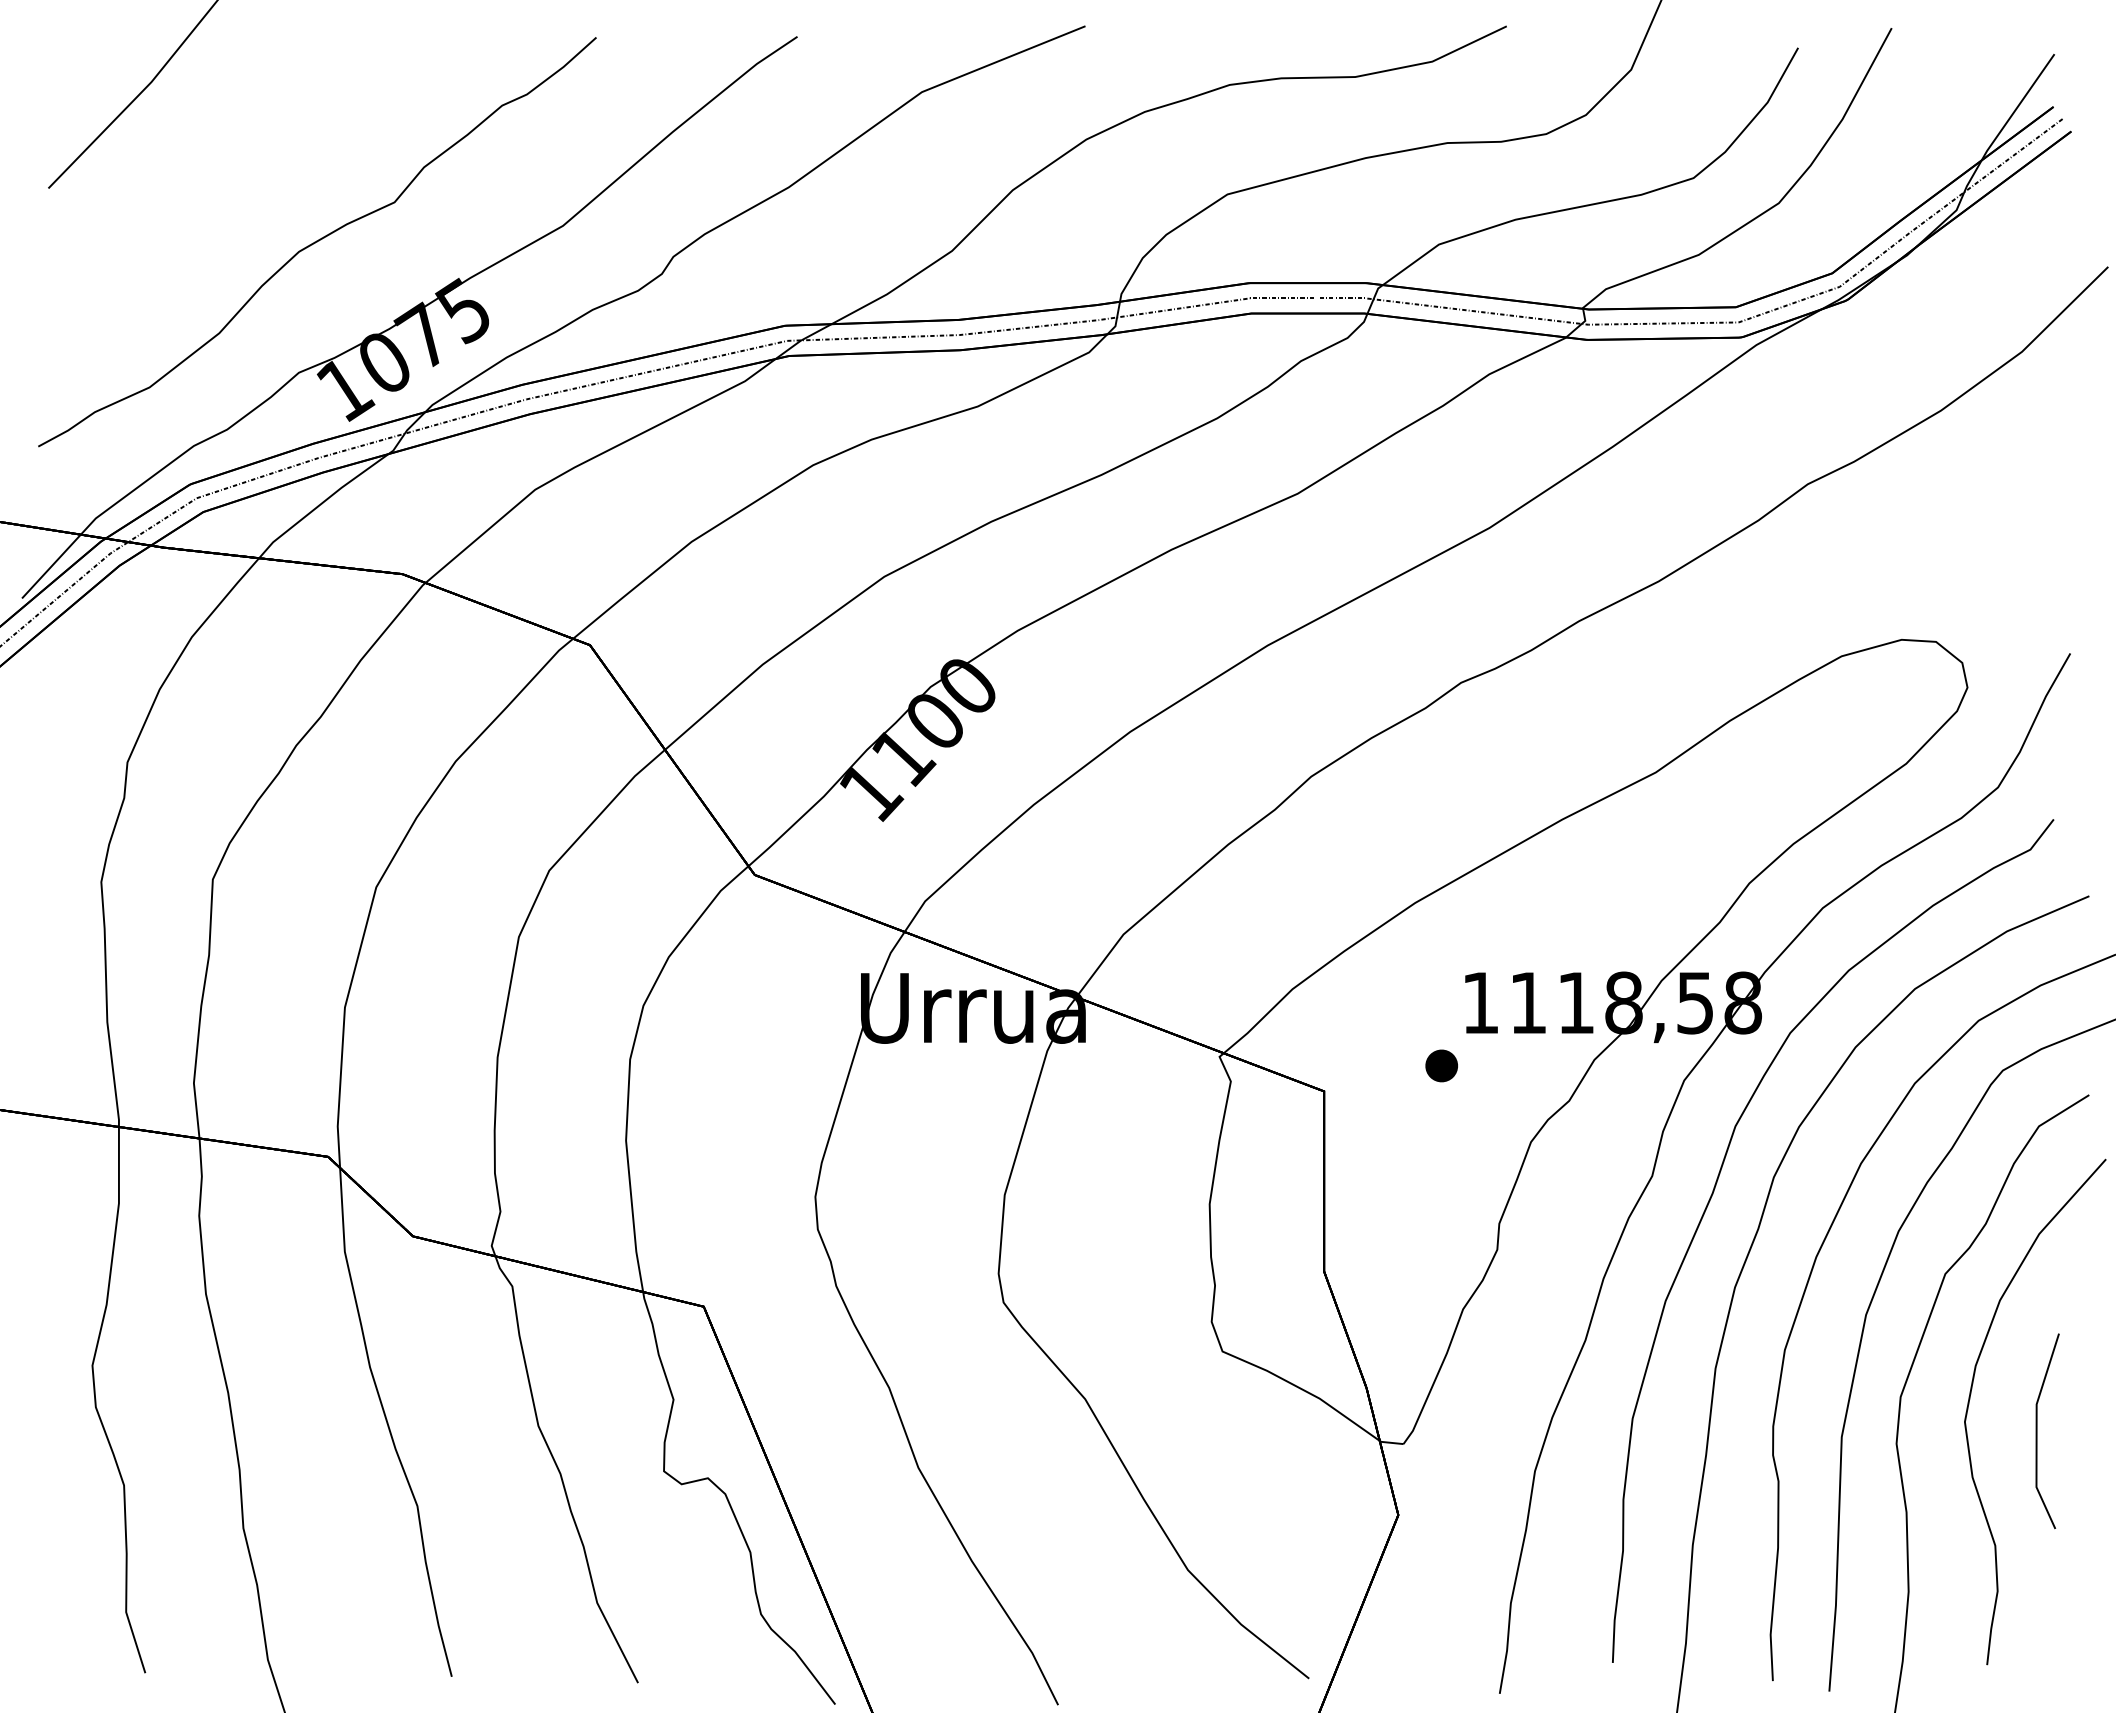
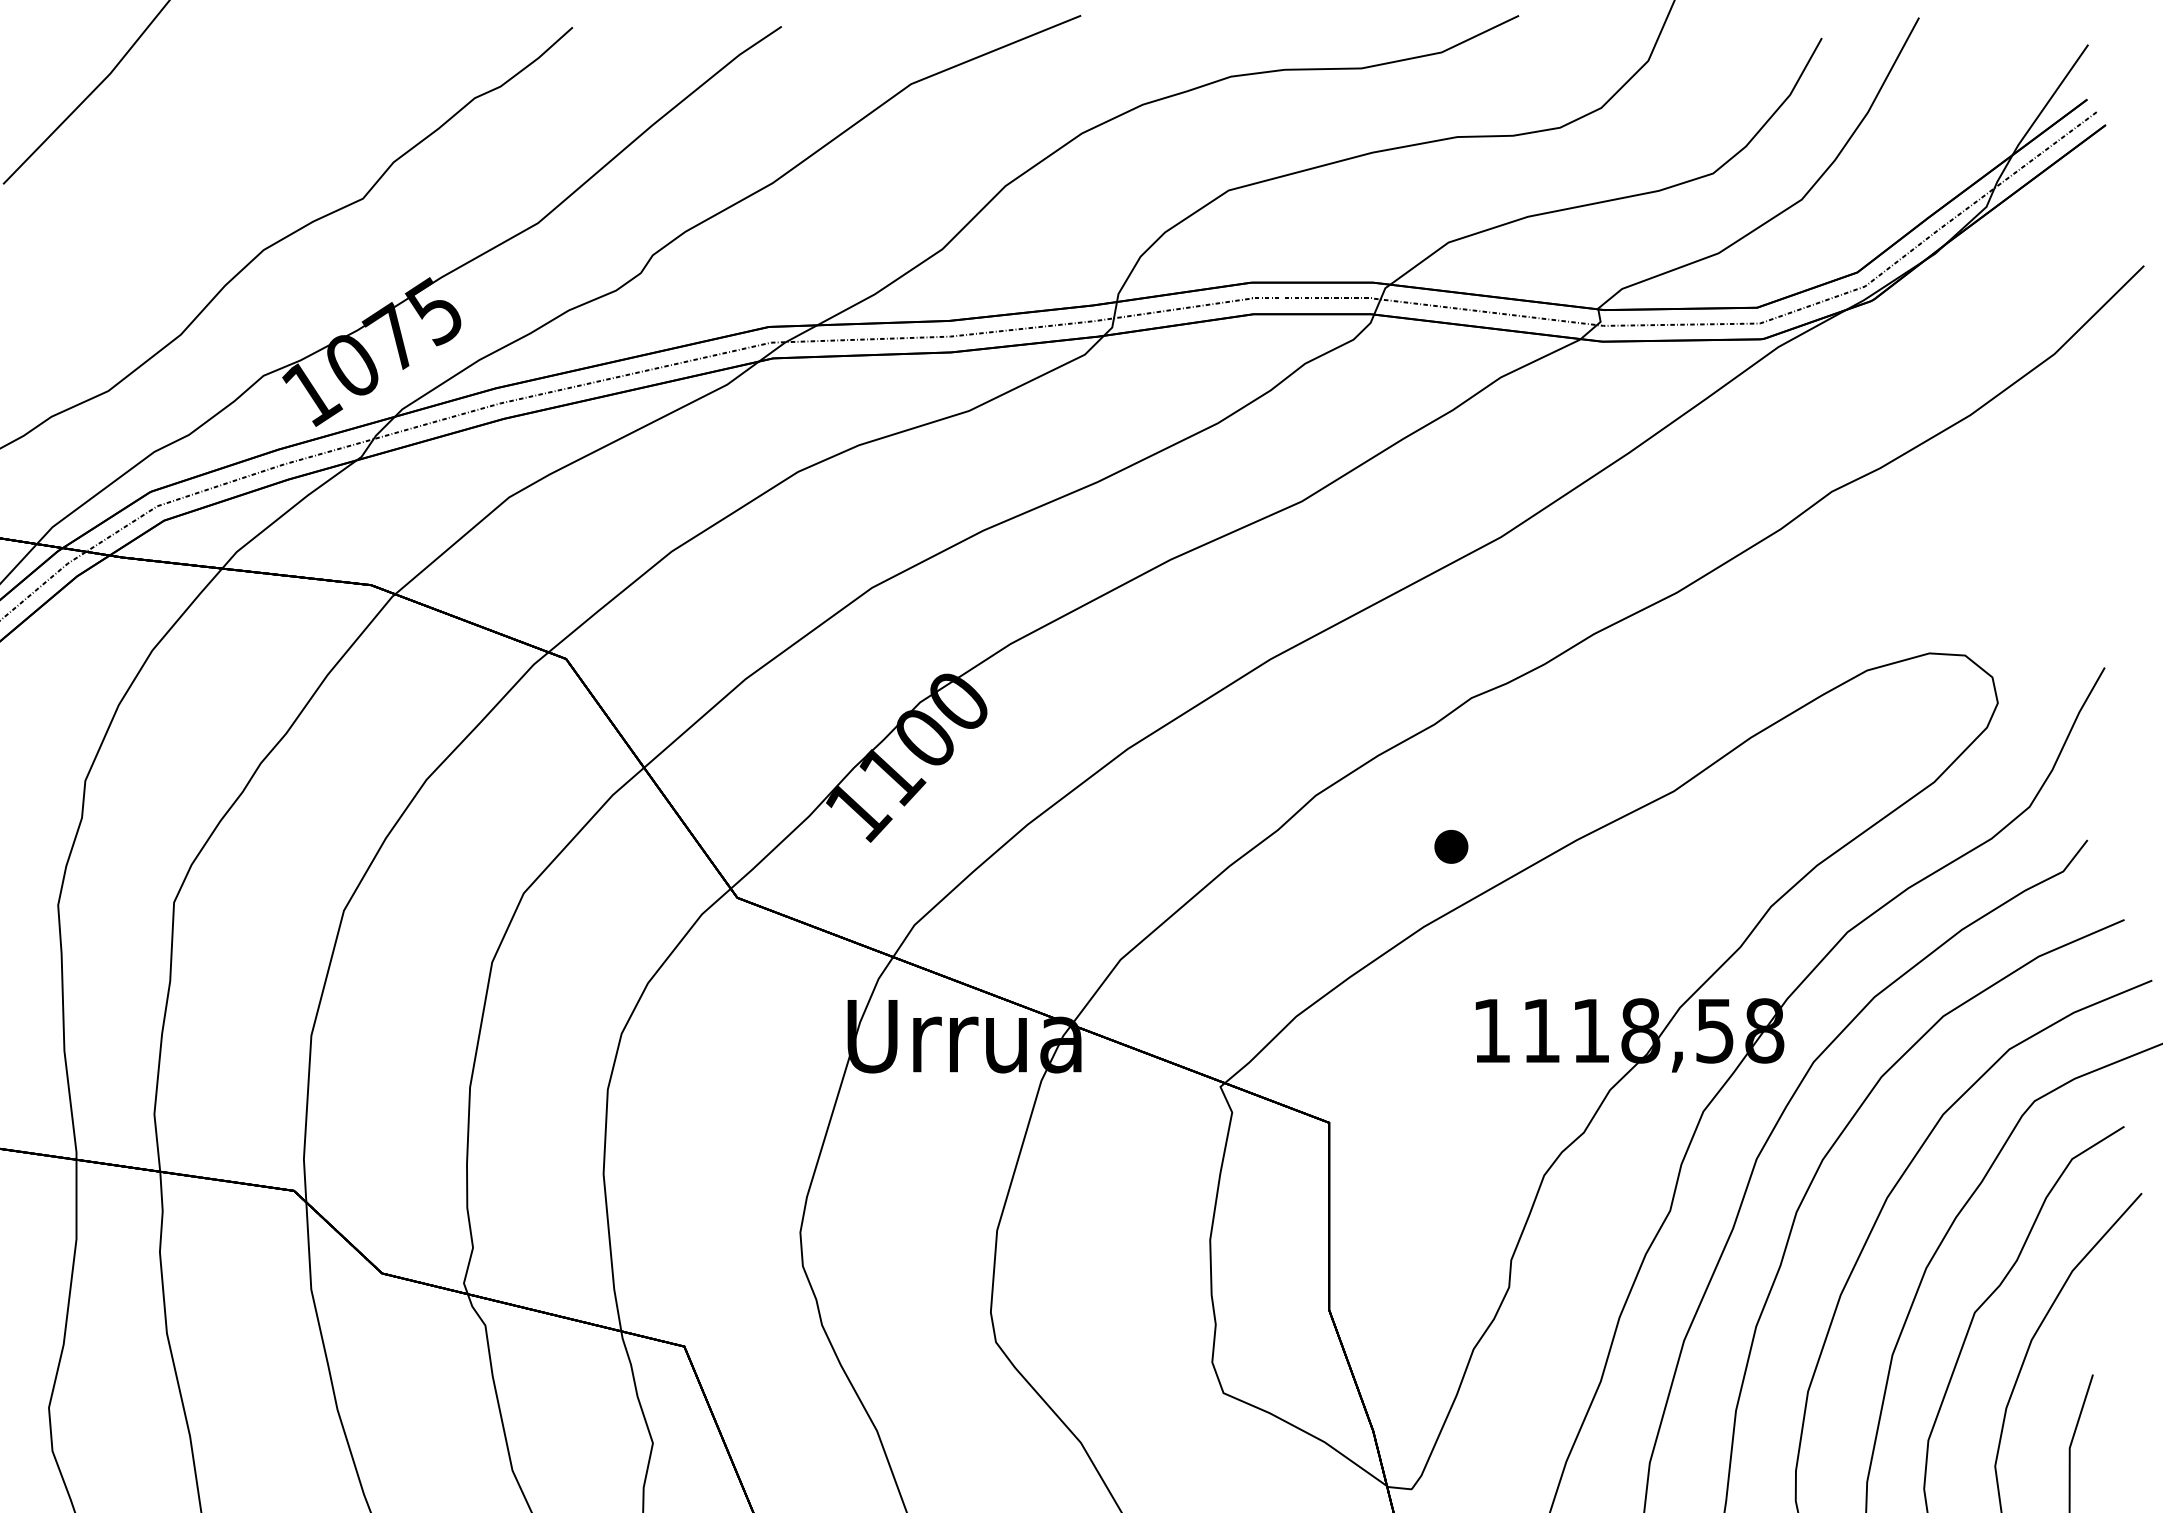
part: (1441, 1065) -> (1451, 846), moved

